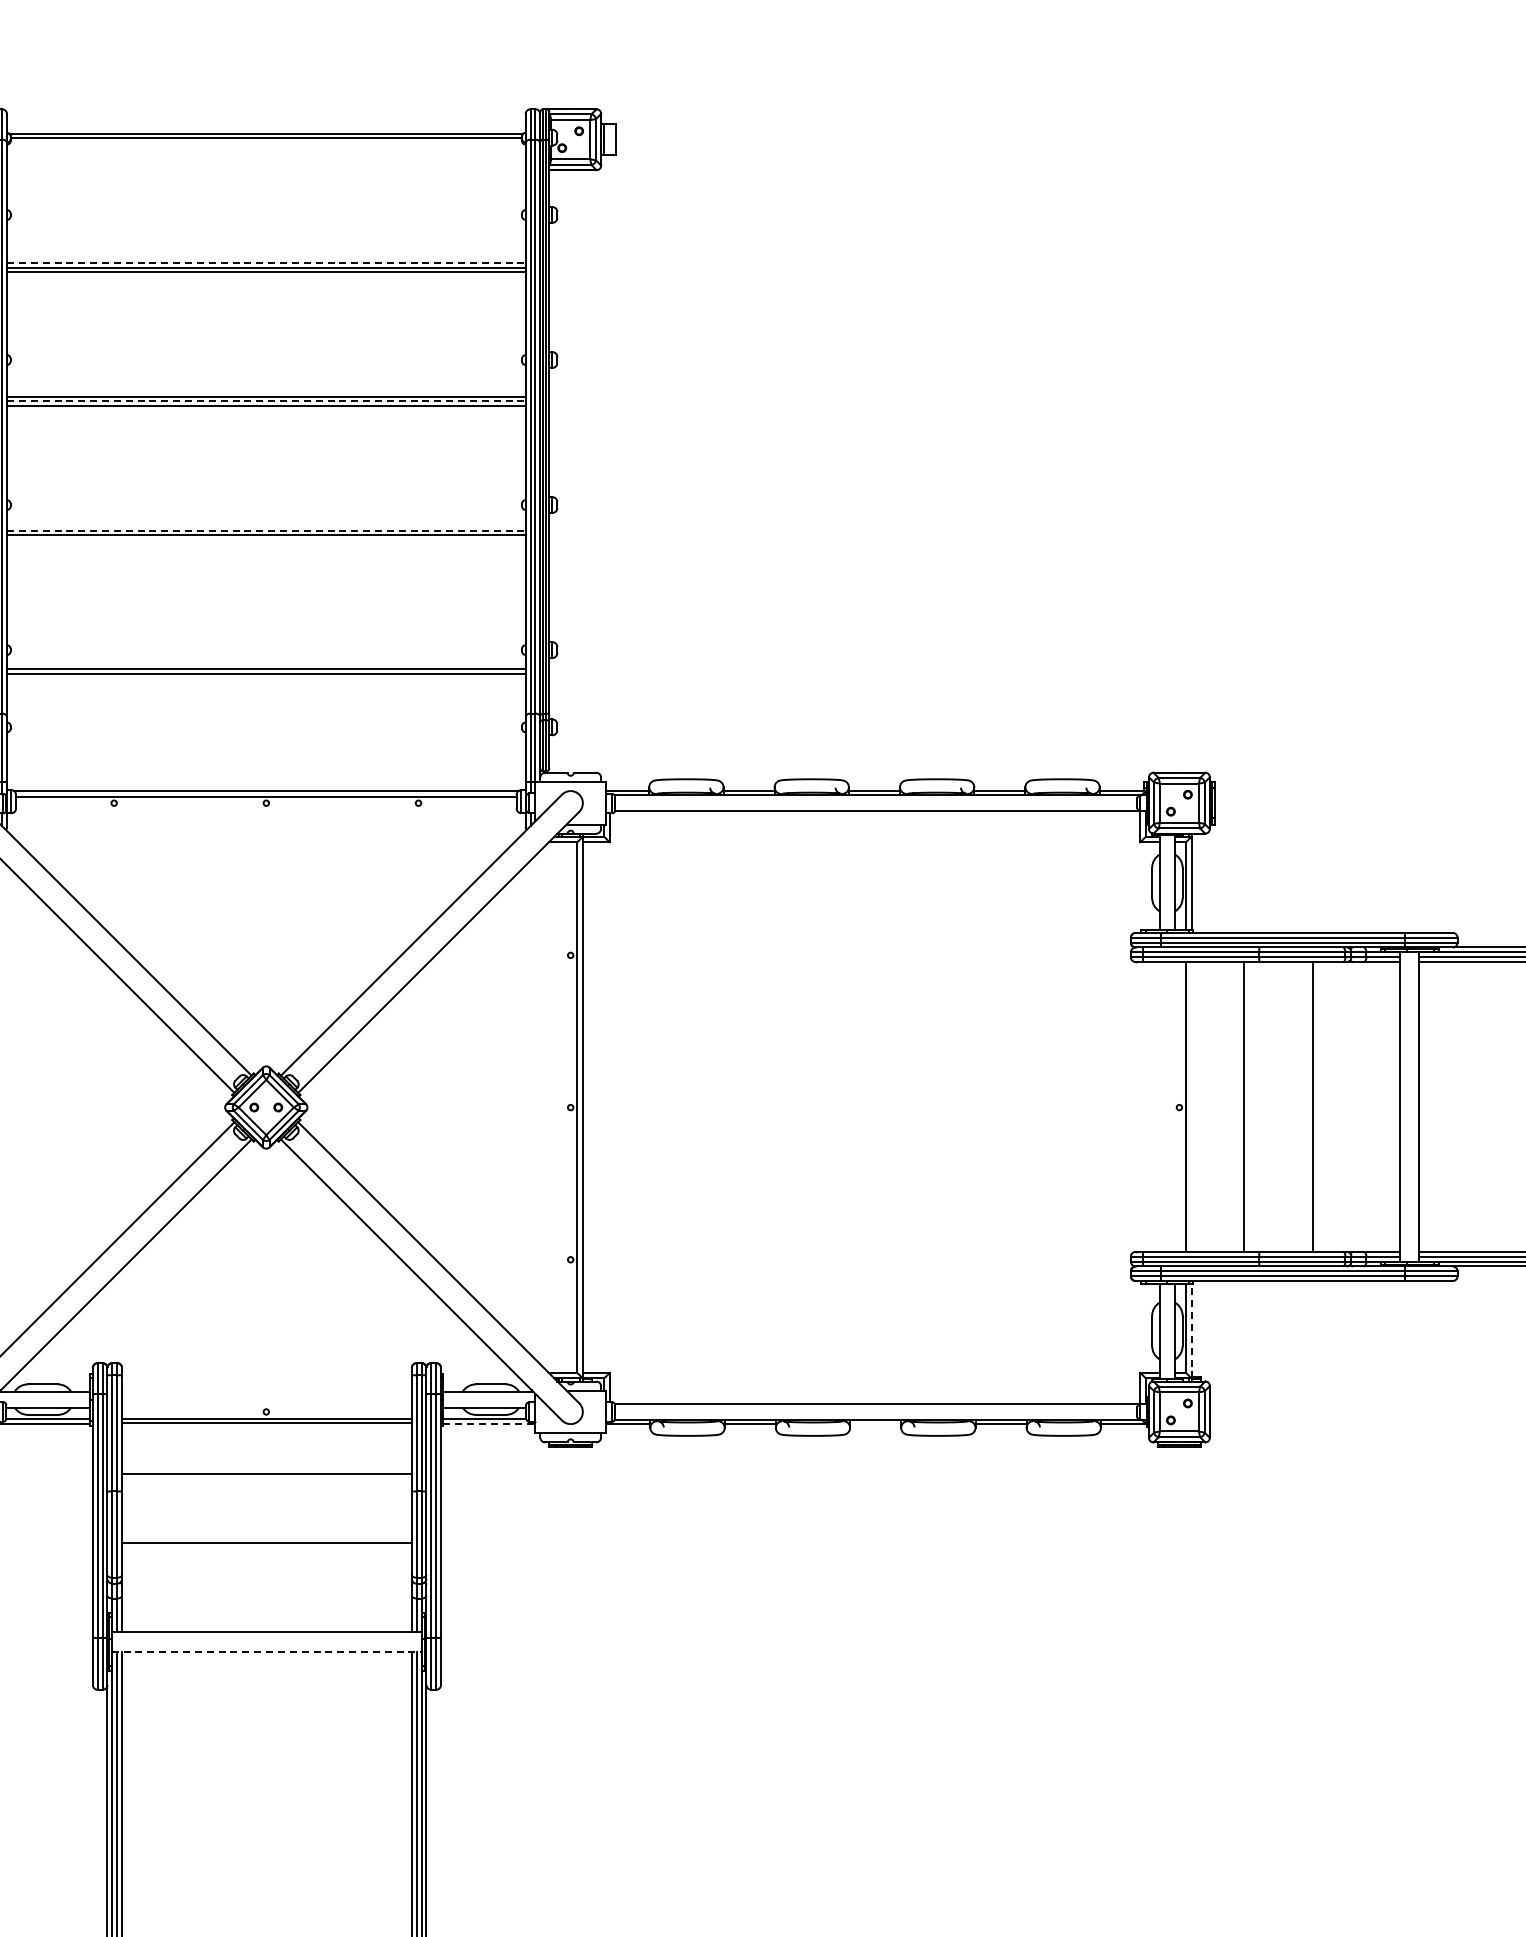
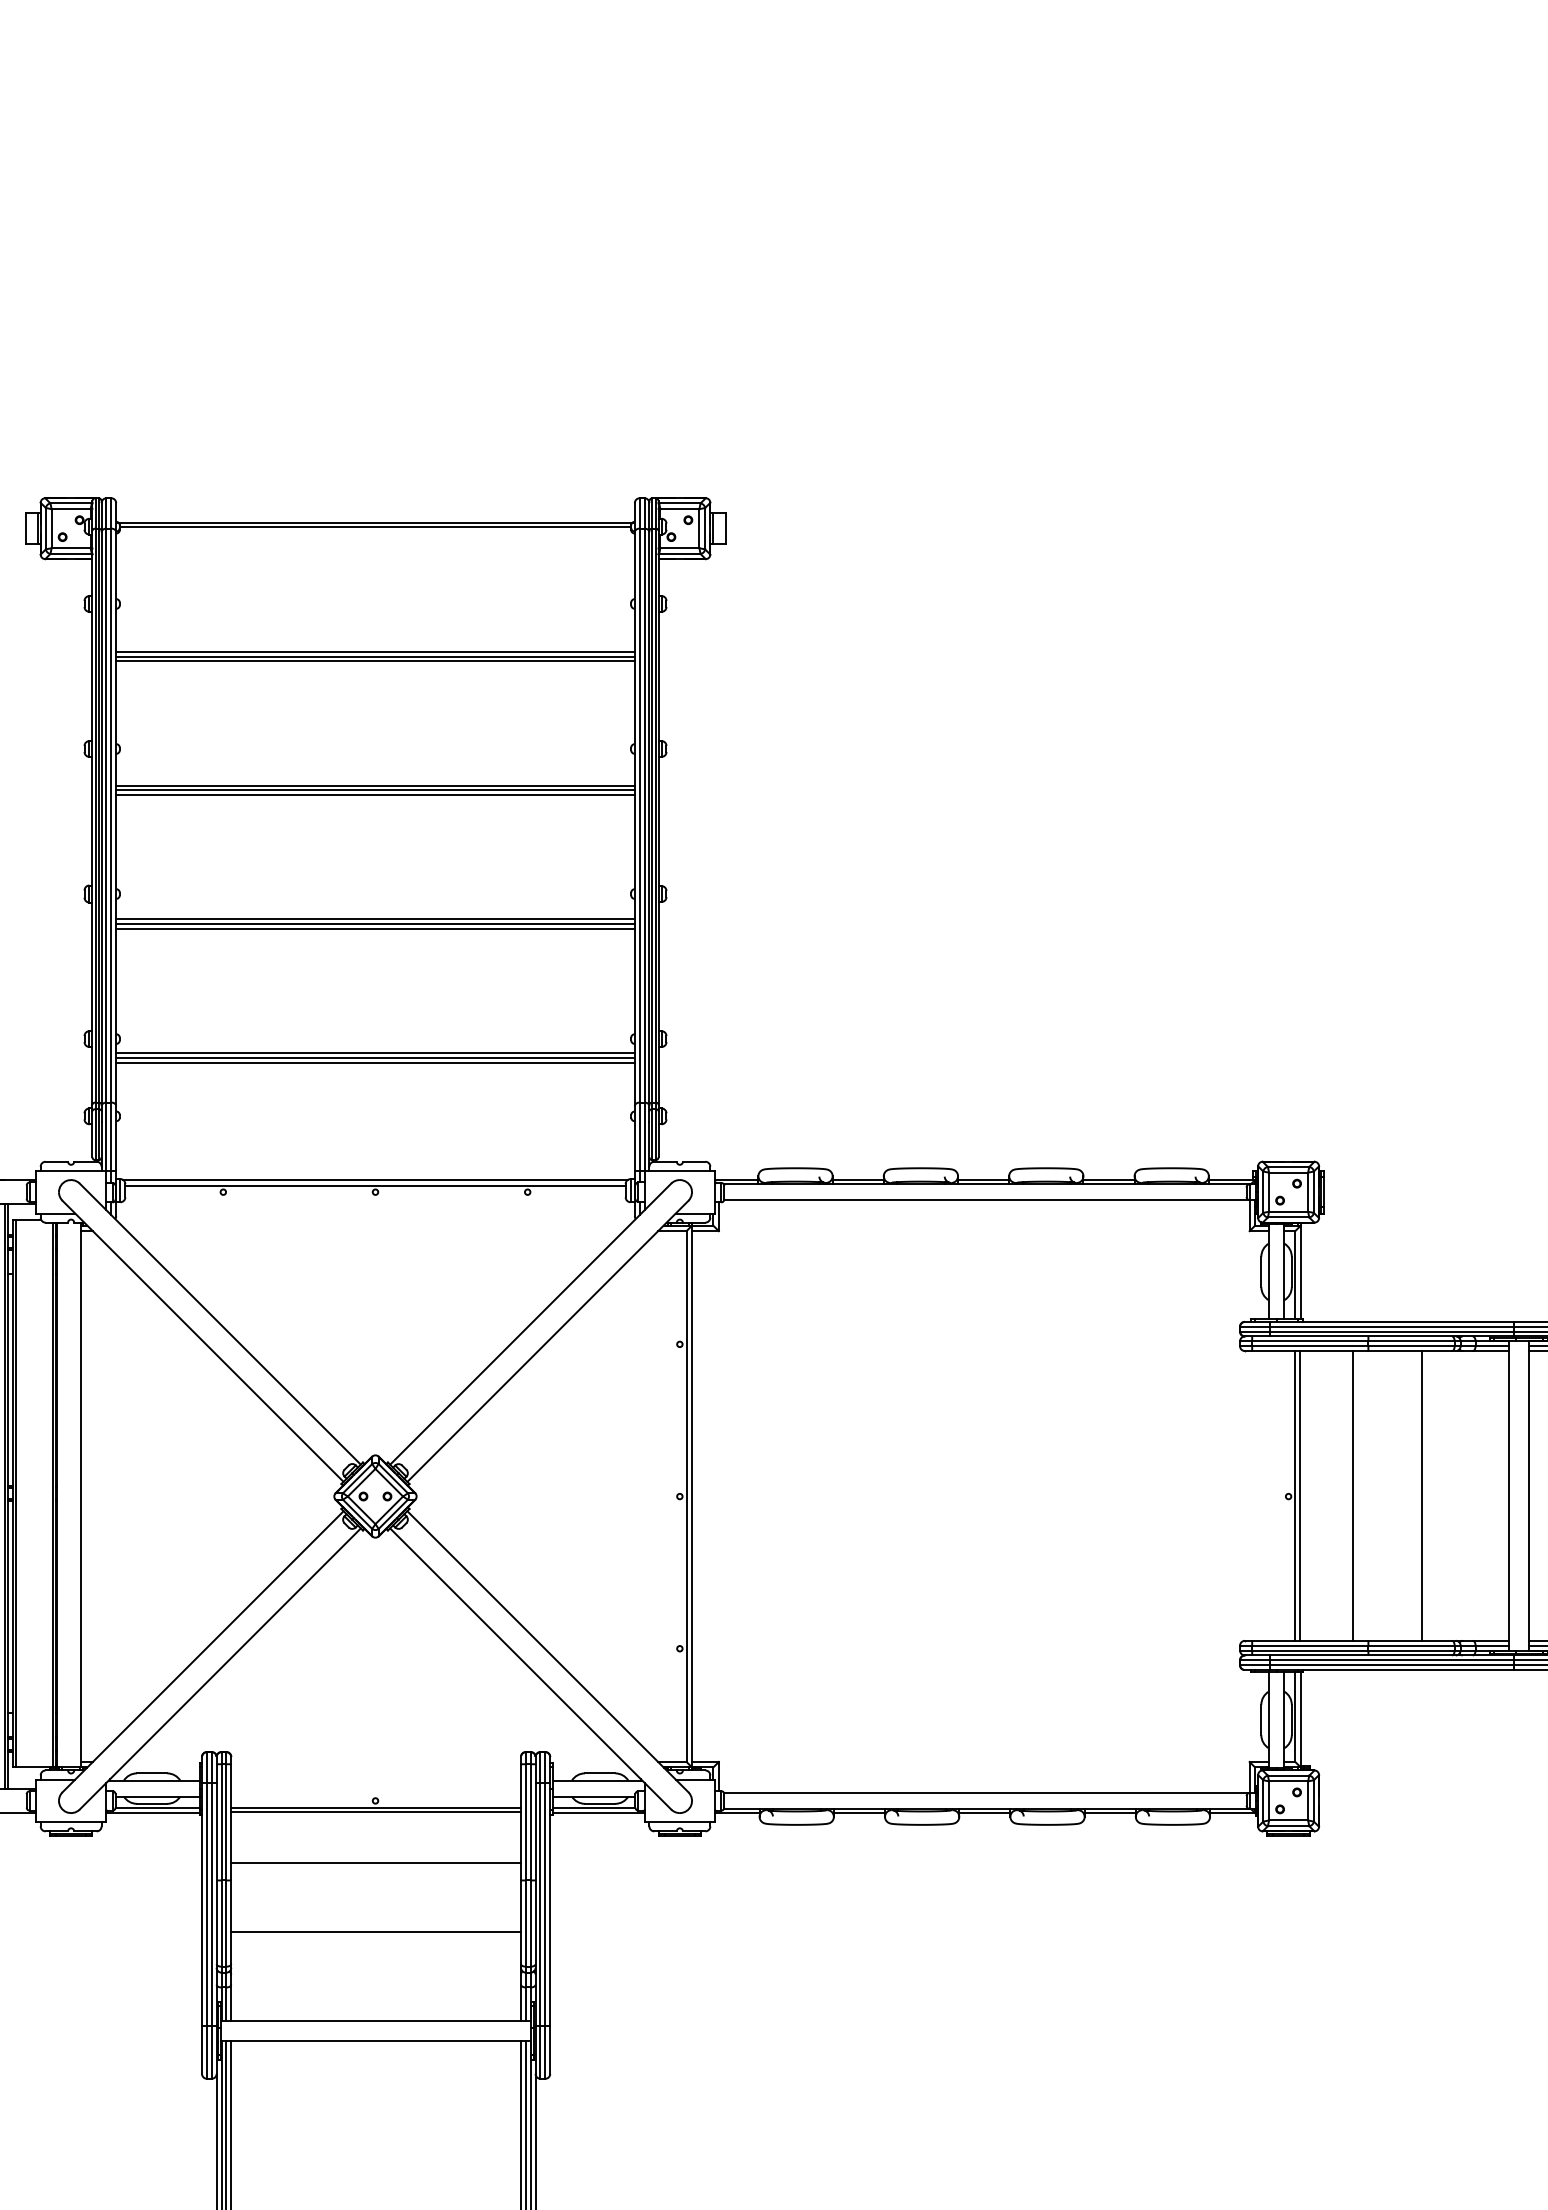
line: (267, 262) -> (376, 651), dashed -> solid
line: (267, 401) -> (376, 790), dashed -> solid
line: (267, 530) -> (376, 919), dashed -> solid
line: (266, 540) -> (375, 929), added
line: (266, 664) -> (375, 1053), added
line: (1190, 1106) -> (1299, 1495), added
line: (1191, 1330) -> (1300, 1719), dashed -> solid
line: (489, 1424) -> (598, 1813), dashed -> solid
line: (875, 1424) -> (984, 1813), added
line: (267, 1651) -> (376, 2040), dashed -> solid

